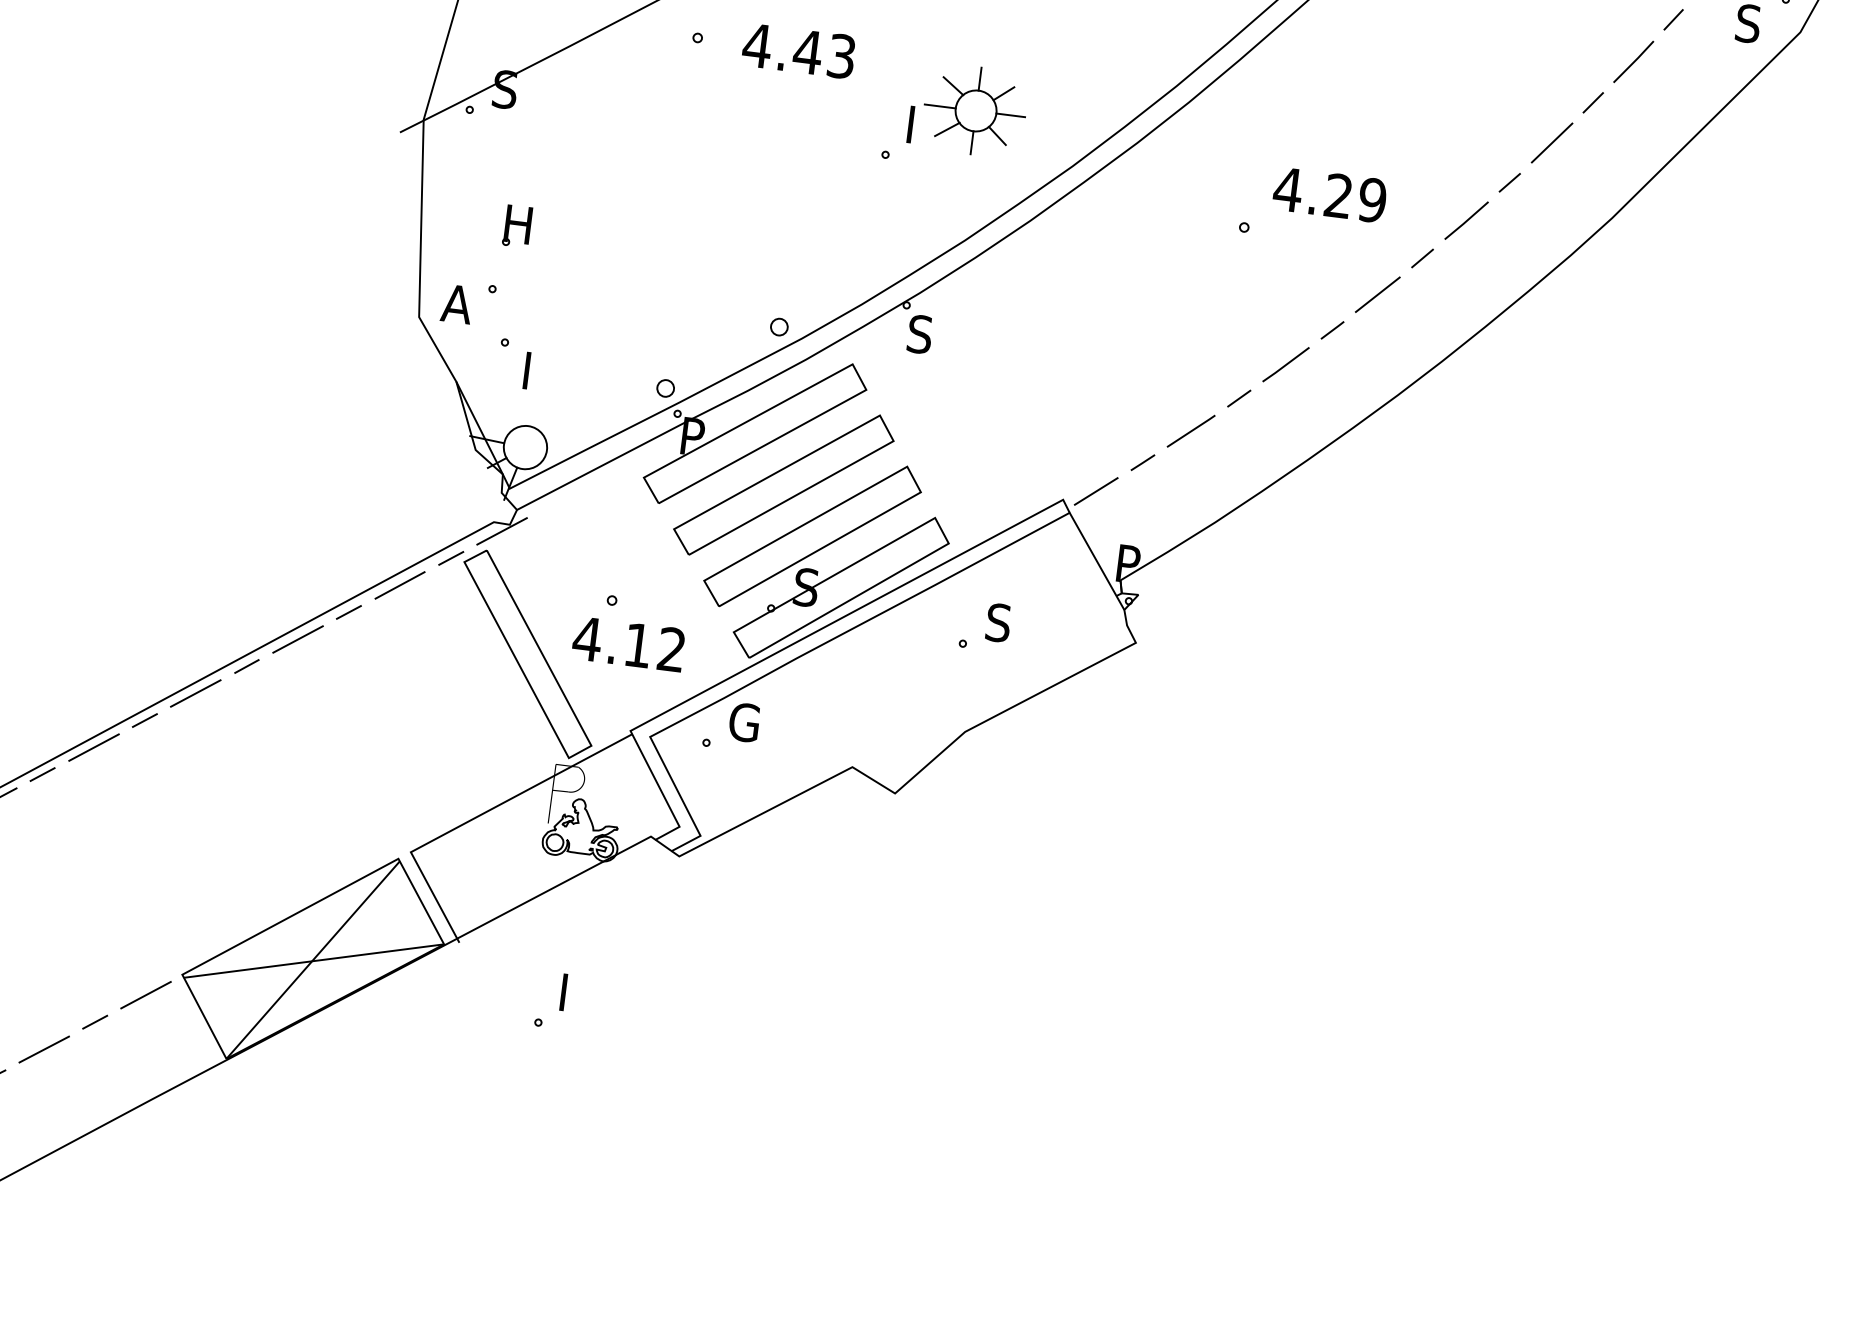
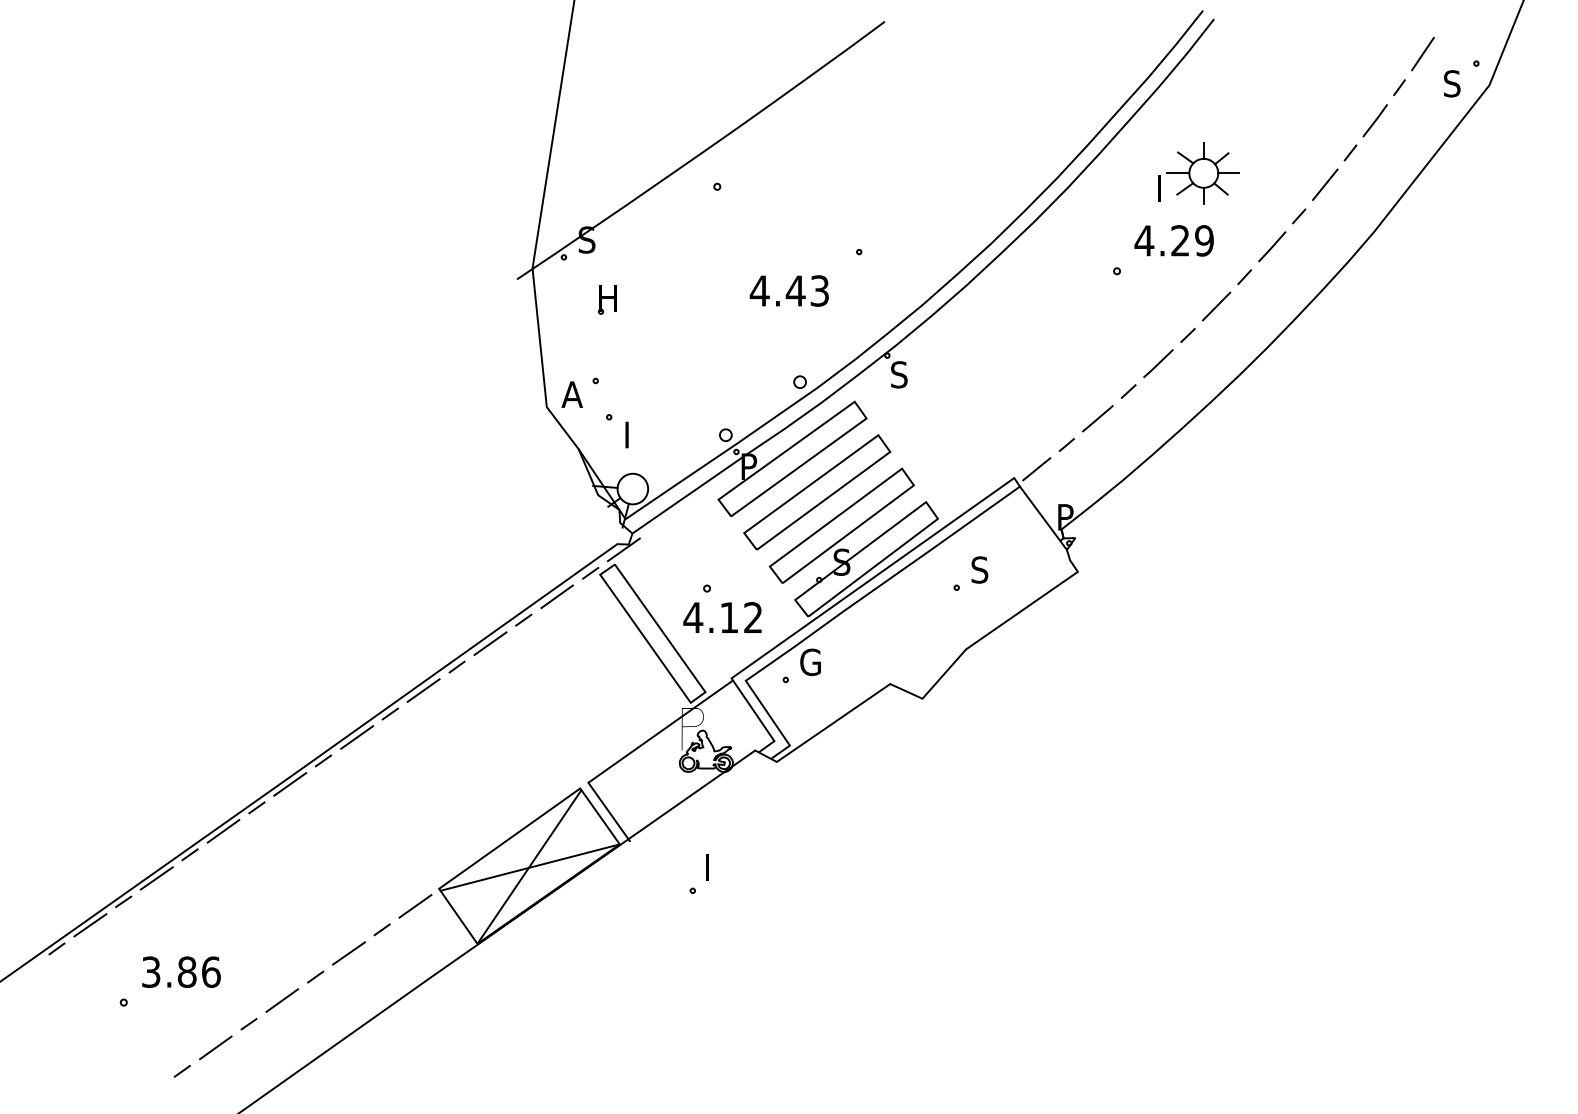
text: (797, 50) -> (788, 290), moved
part: (968, 110) -> (1198, 173), moved
part: (517, 225) -> (607, 299), moved

